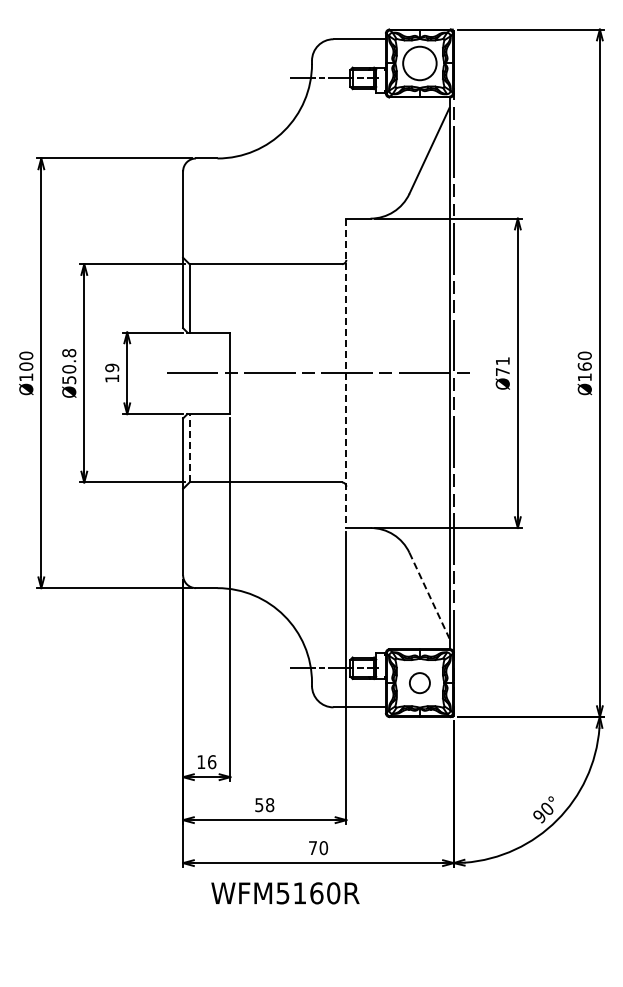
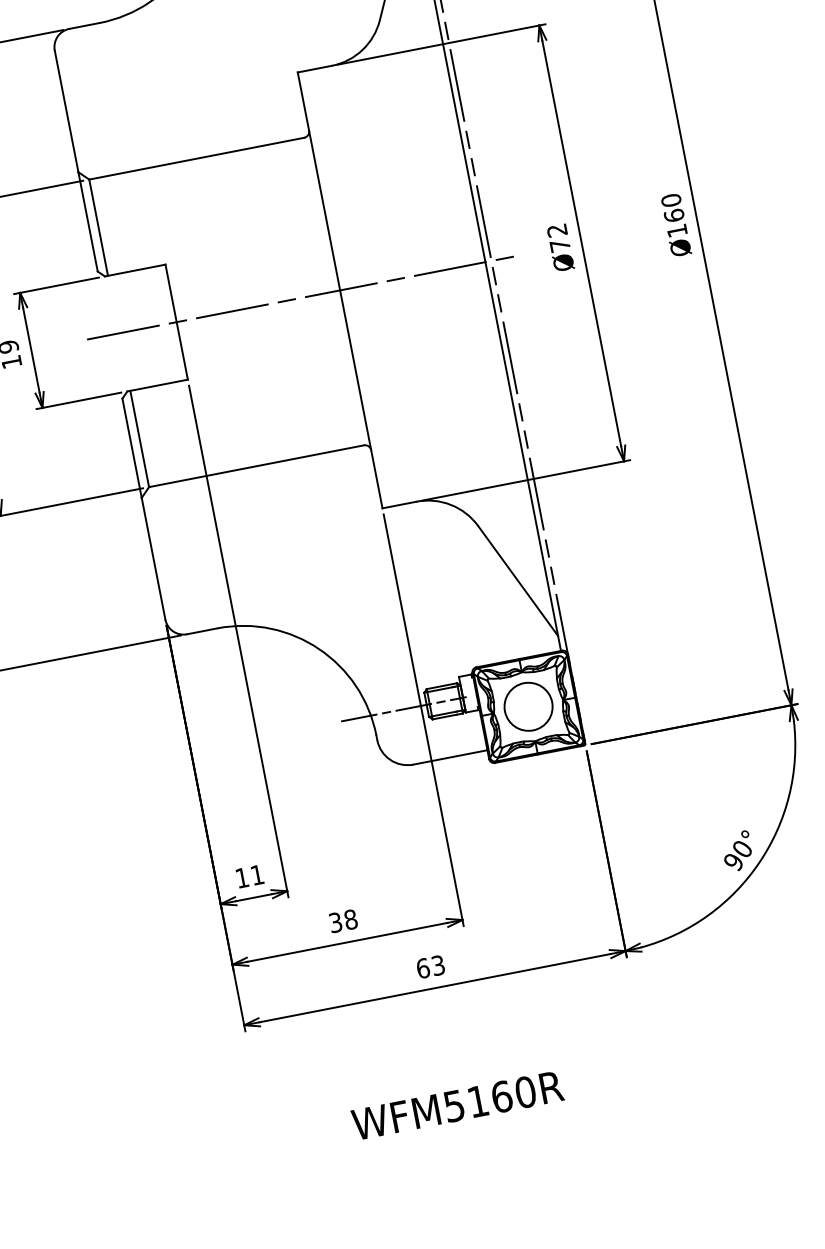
text: (502, 361) -> (556, 230), Ø71 -> Ø72
line: (346, 373) -> (340, 290), dashed -> solid
line: (189, 447) -> (139, 437), dashed -> solid
line: (429, 596) -> (518, 582), dashed -> solid
circle: (419, 682) -> (527, 706), size x1.67
text: (212, 762) -> (258, 875), 16 -> 11
text: (259, 804) -> (335, 921), 58 -> 38
text: (318, 848) -> (430, 967), 70 -> 63
text: (285, 893) -> (457, 1105), moved

